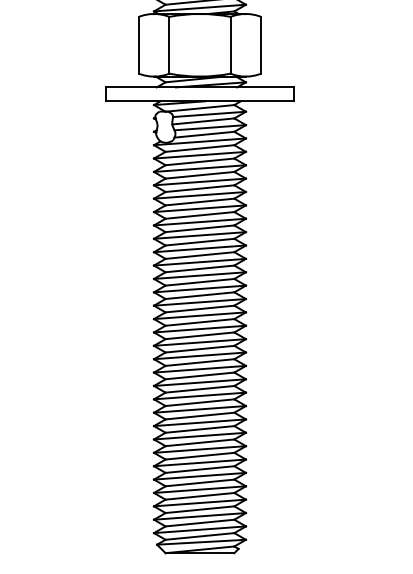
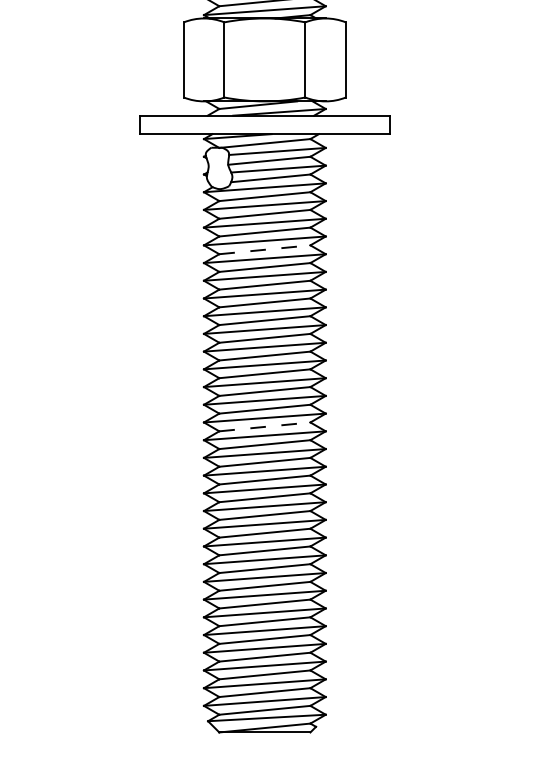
line: (199, 188) -> (264, 249), solid -> dashed
line: (199, 322) -> (264, 426), solid -> dashed

